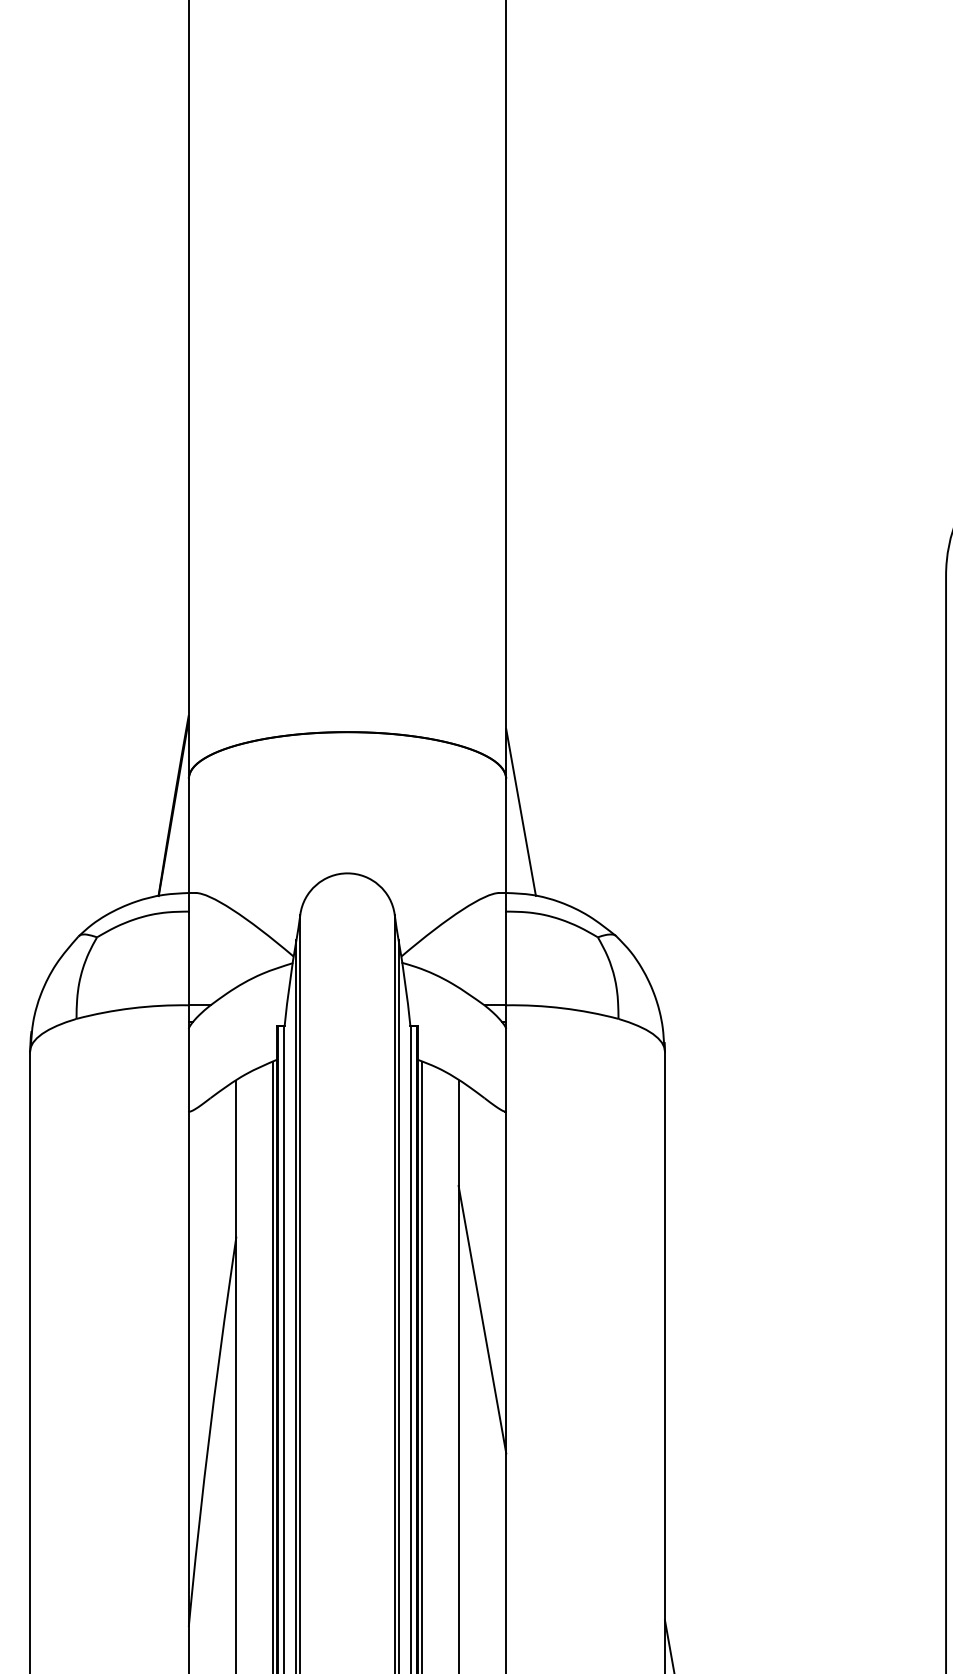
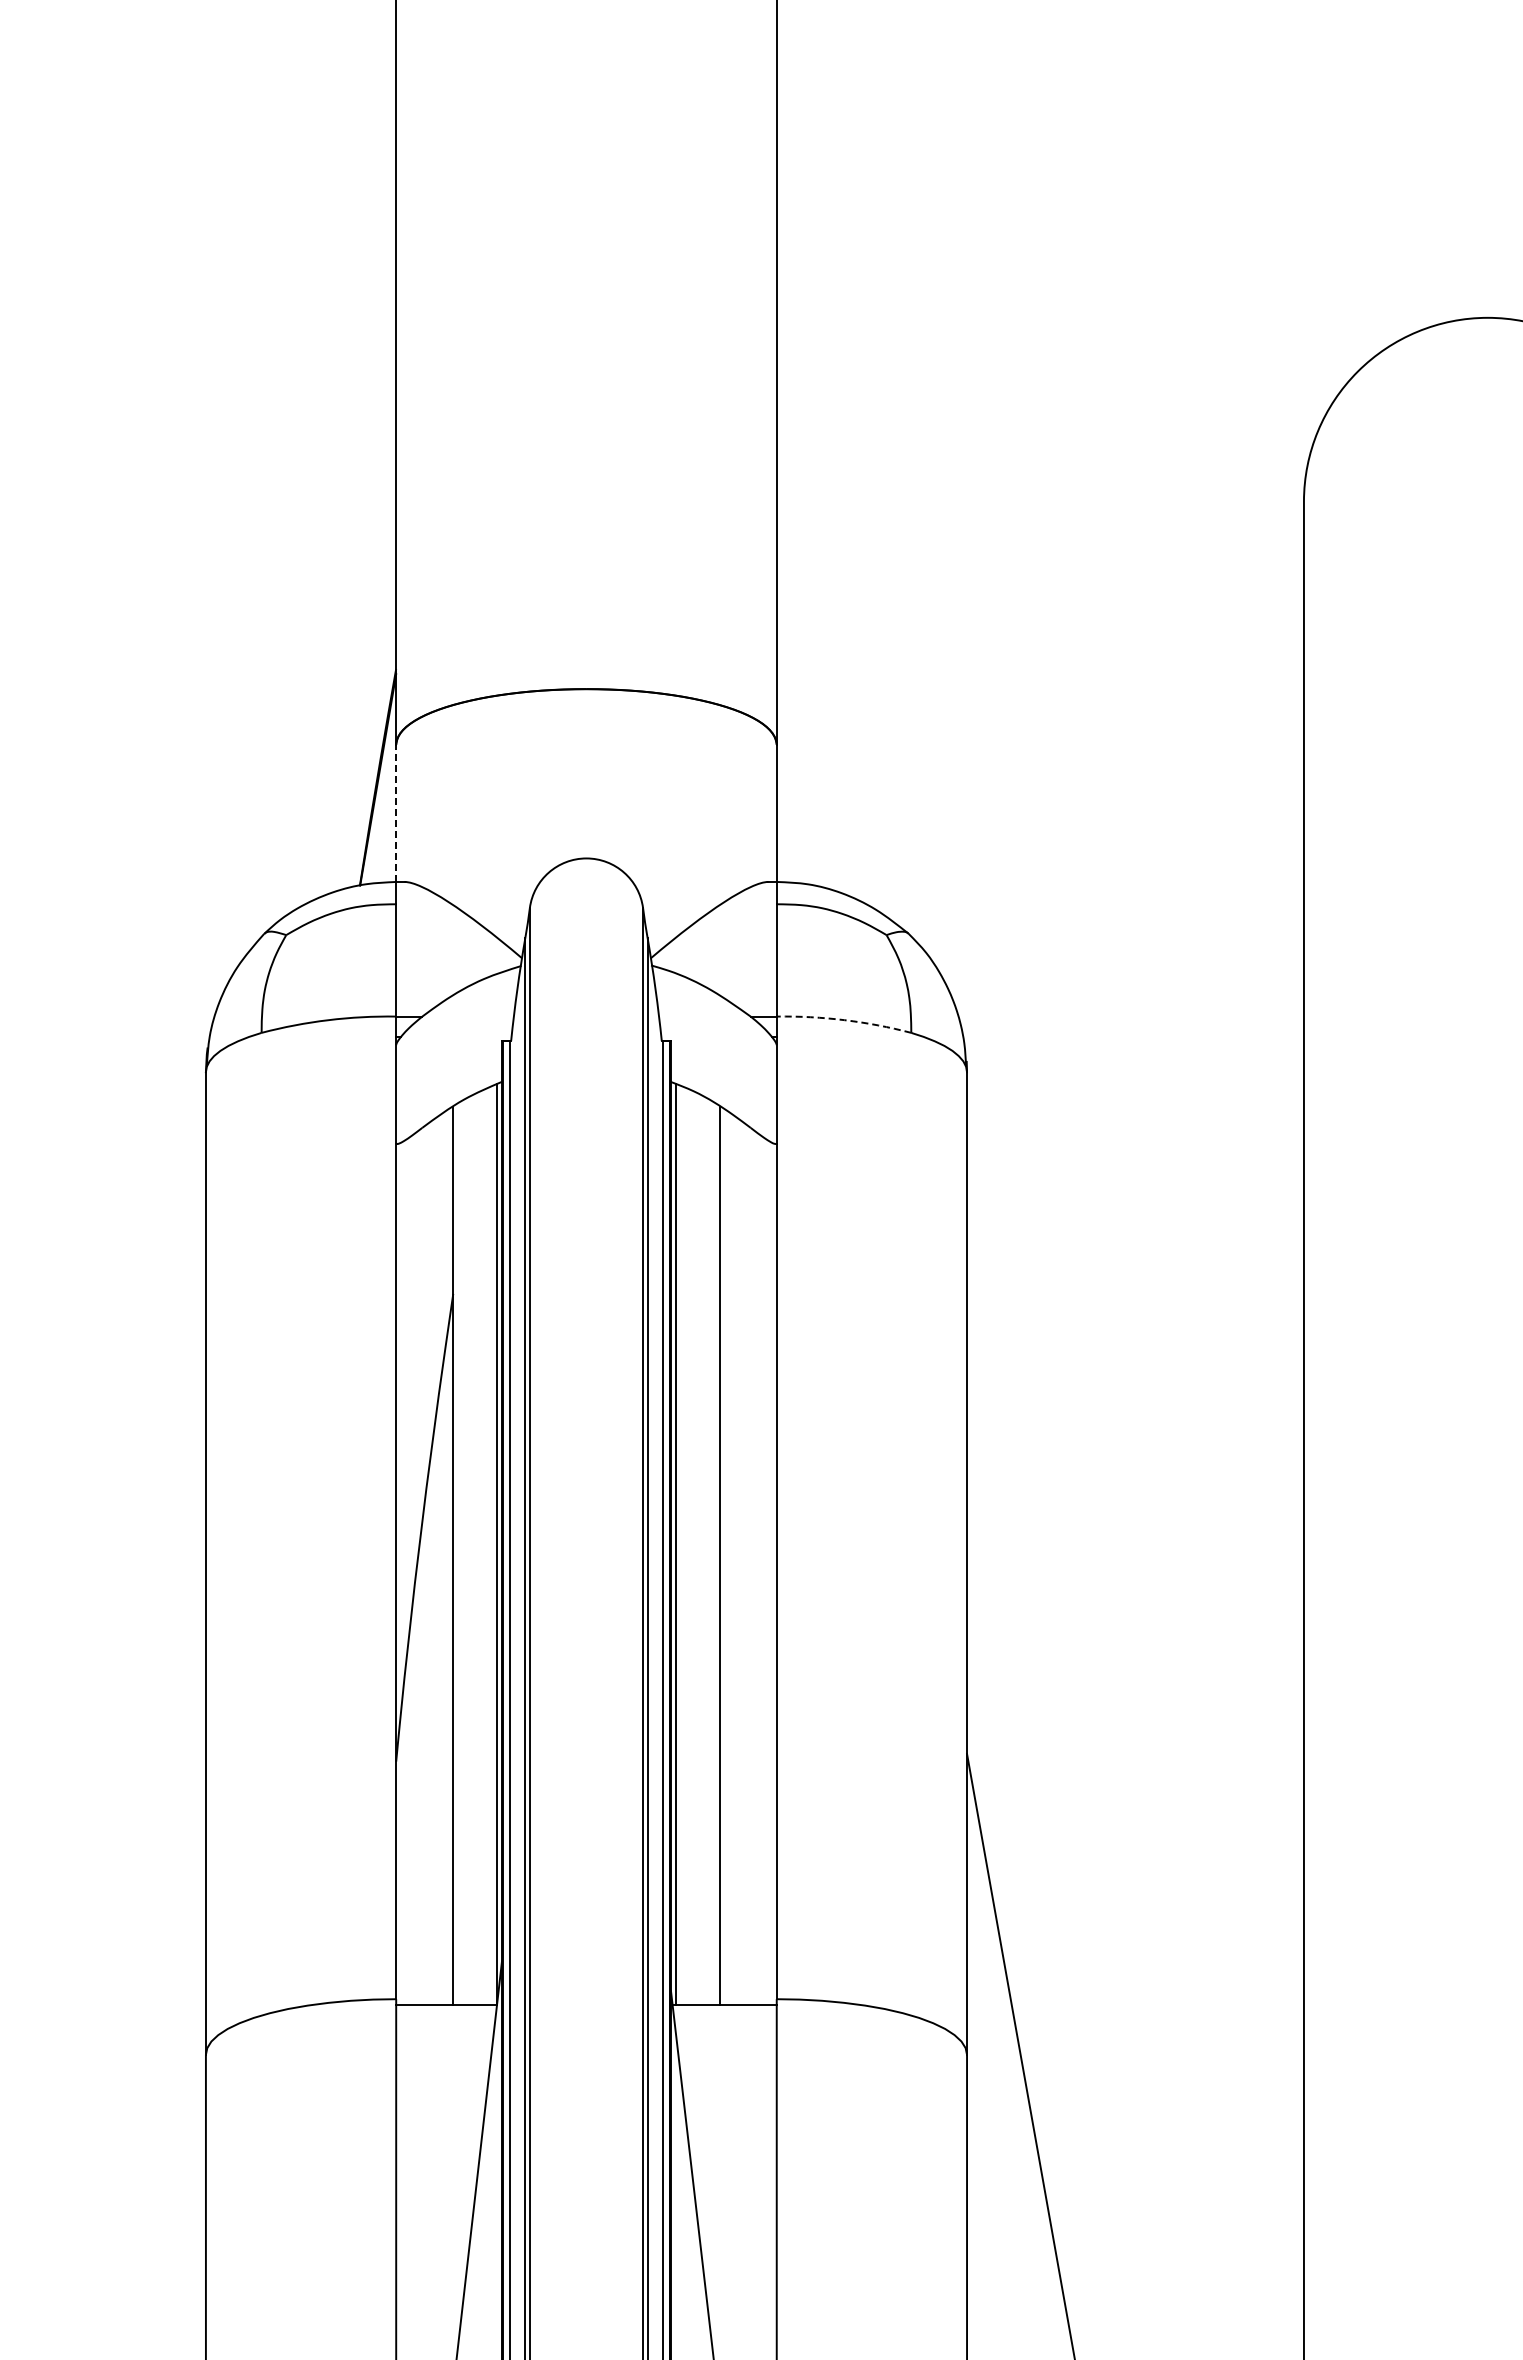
line: (521, 812) -> (794, 785), removed
line: (189, 835) -> (396, 813), solid -> dashed
arc: (562, 1008) -> (844, 1020), solid -> dashed
line: (481, 1319) -> (747, 1393), removed

